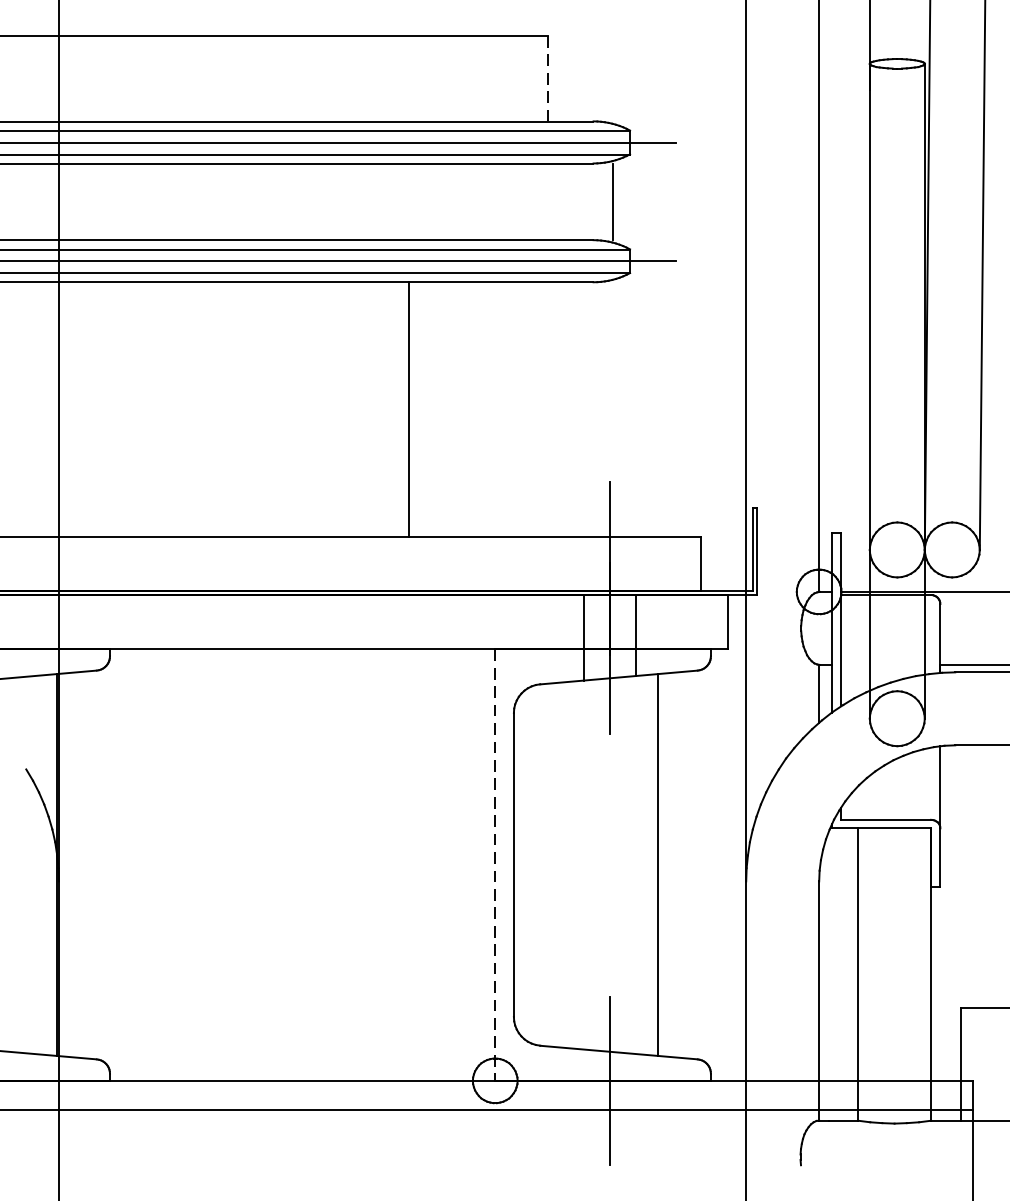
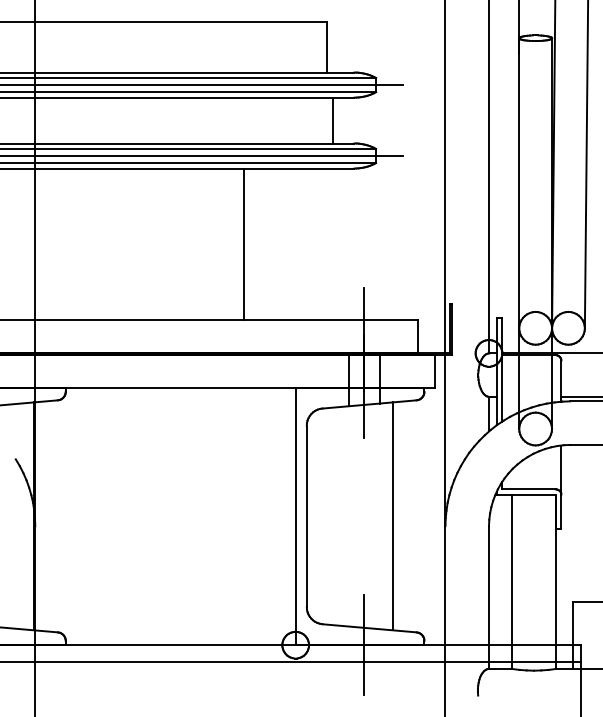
line: (548, 79) -> (327, 47), dashed -> solid
line: (613, 201) -> (333, 120), moved
line: (494, 865) -> (295, 516), dashed -> solid

